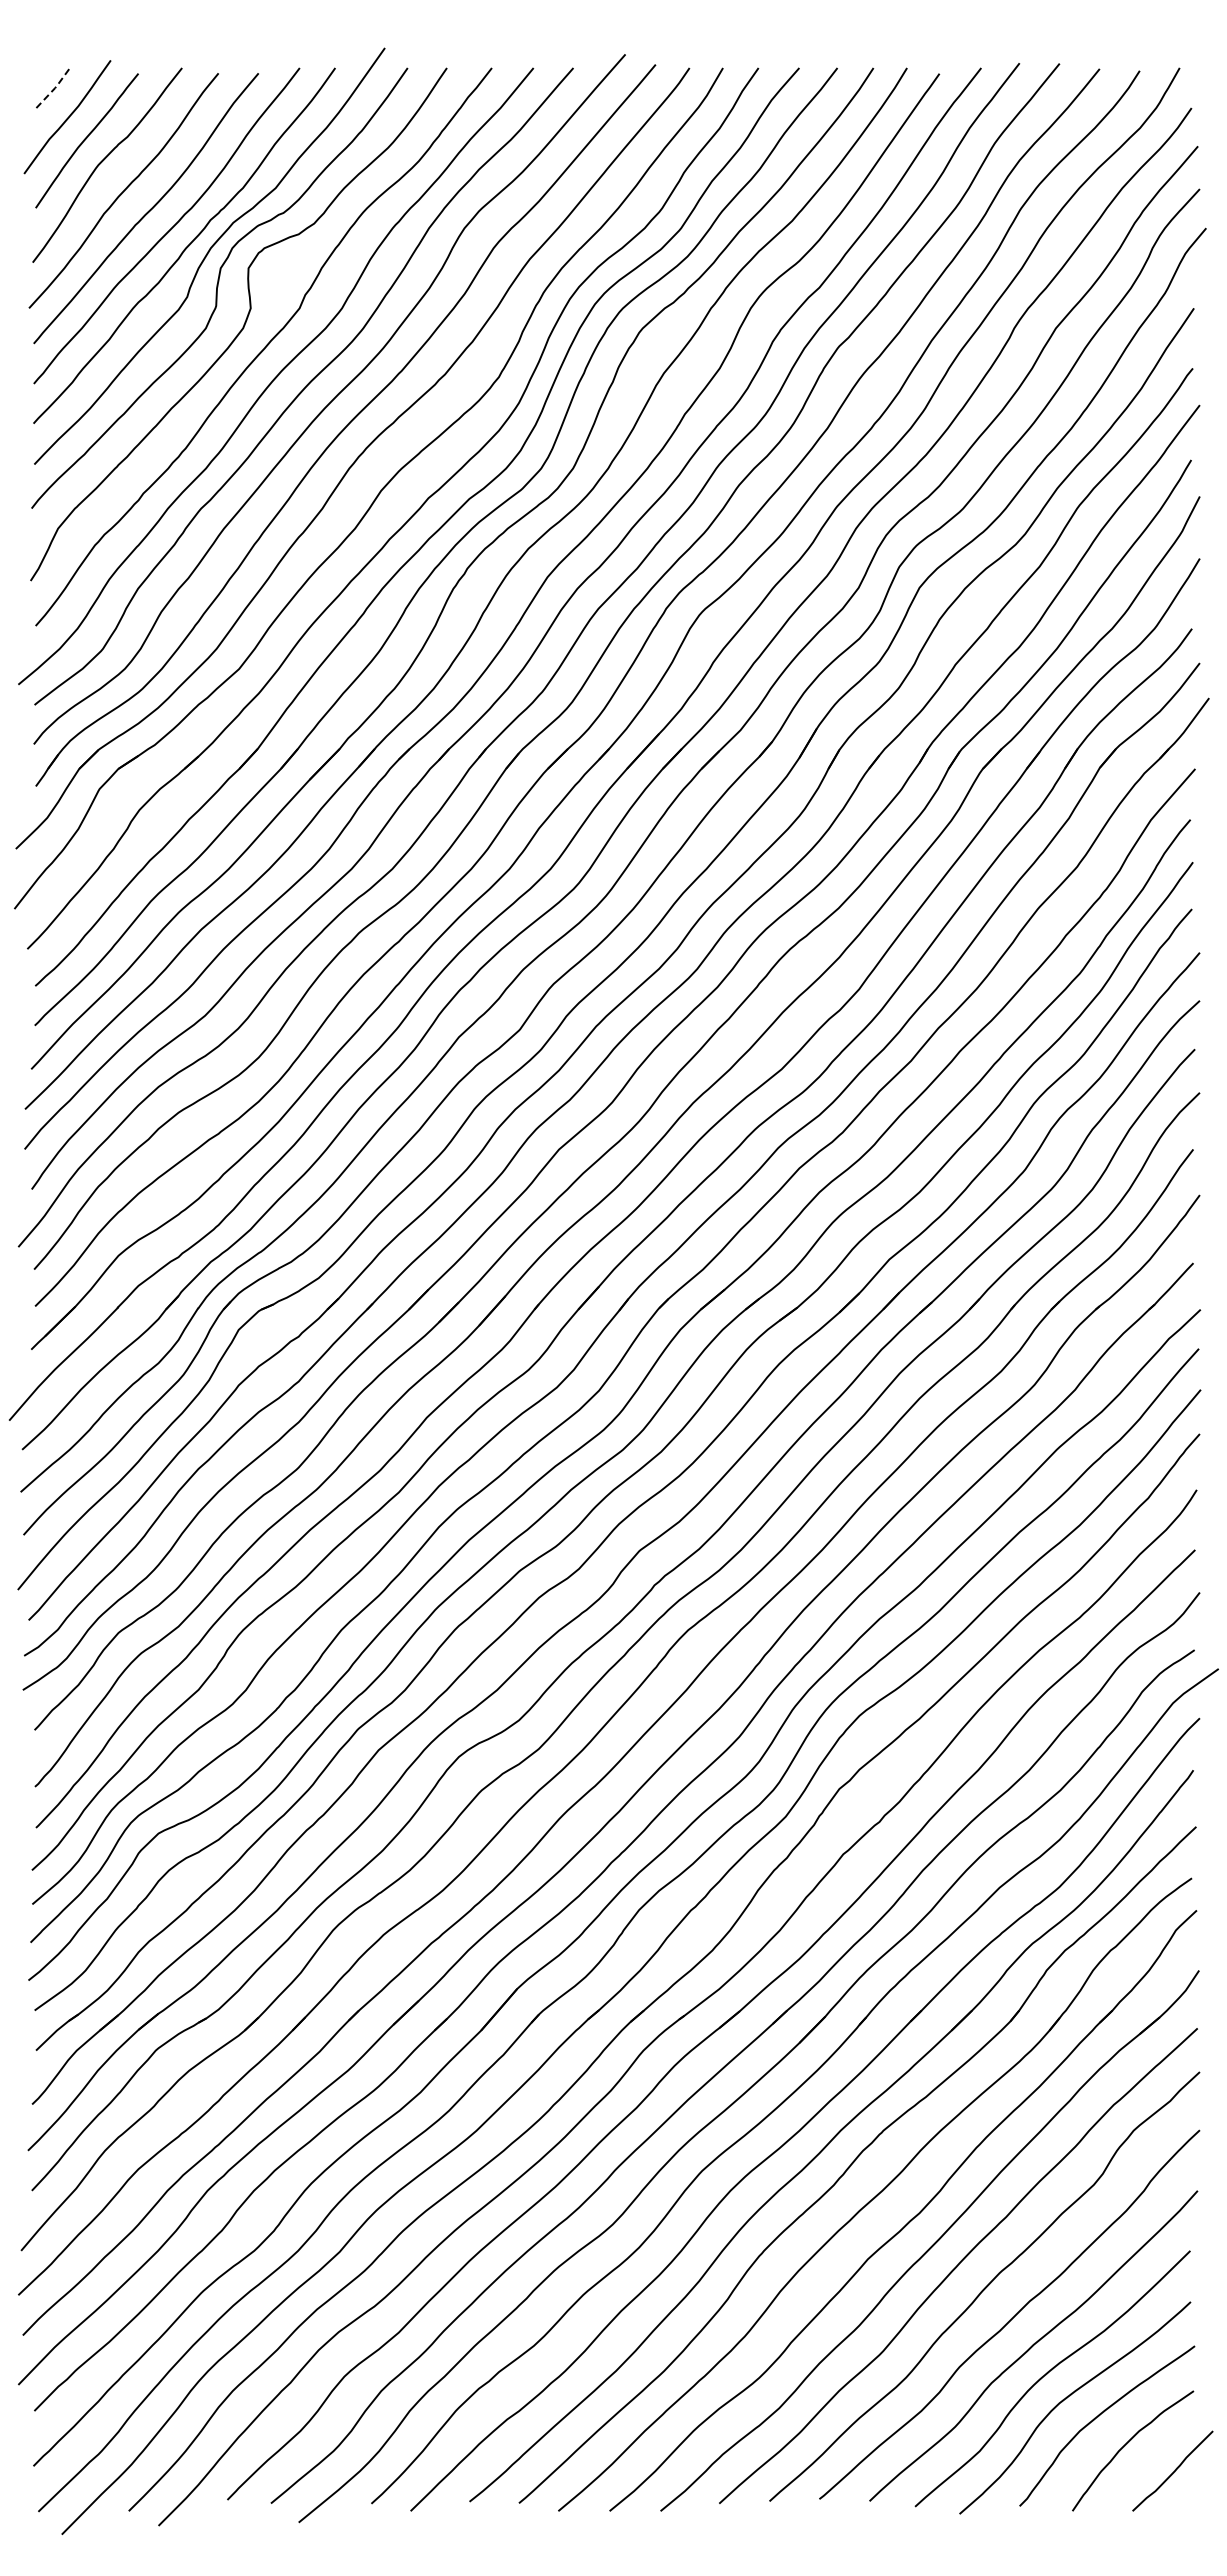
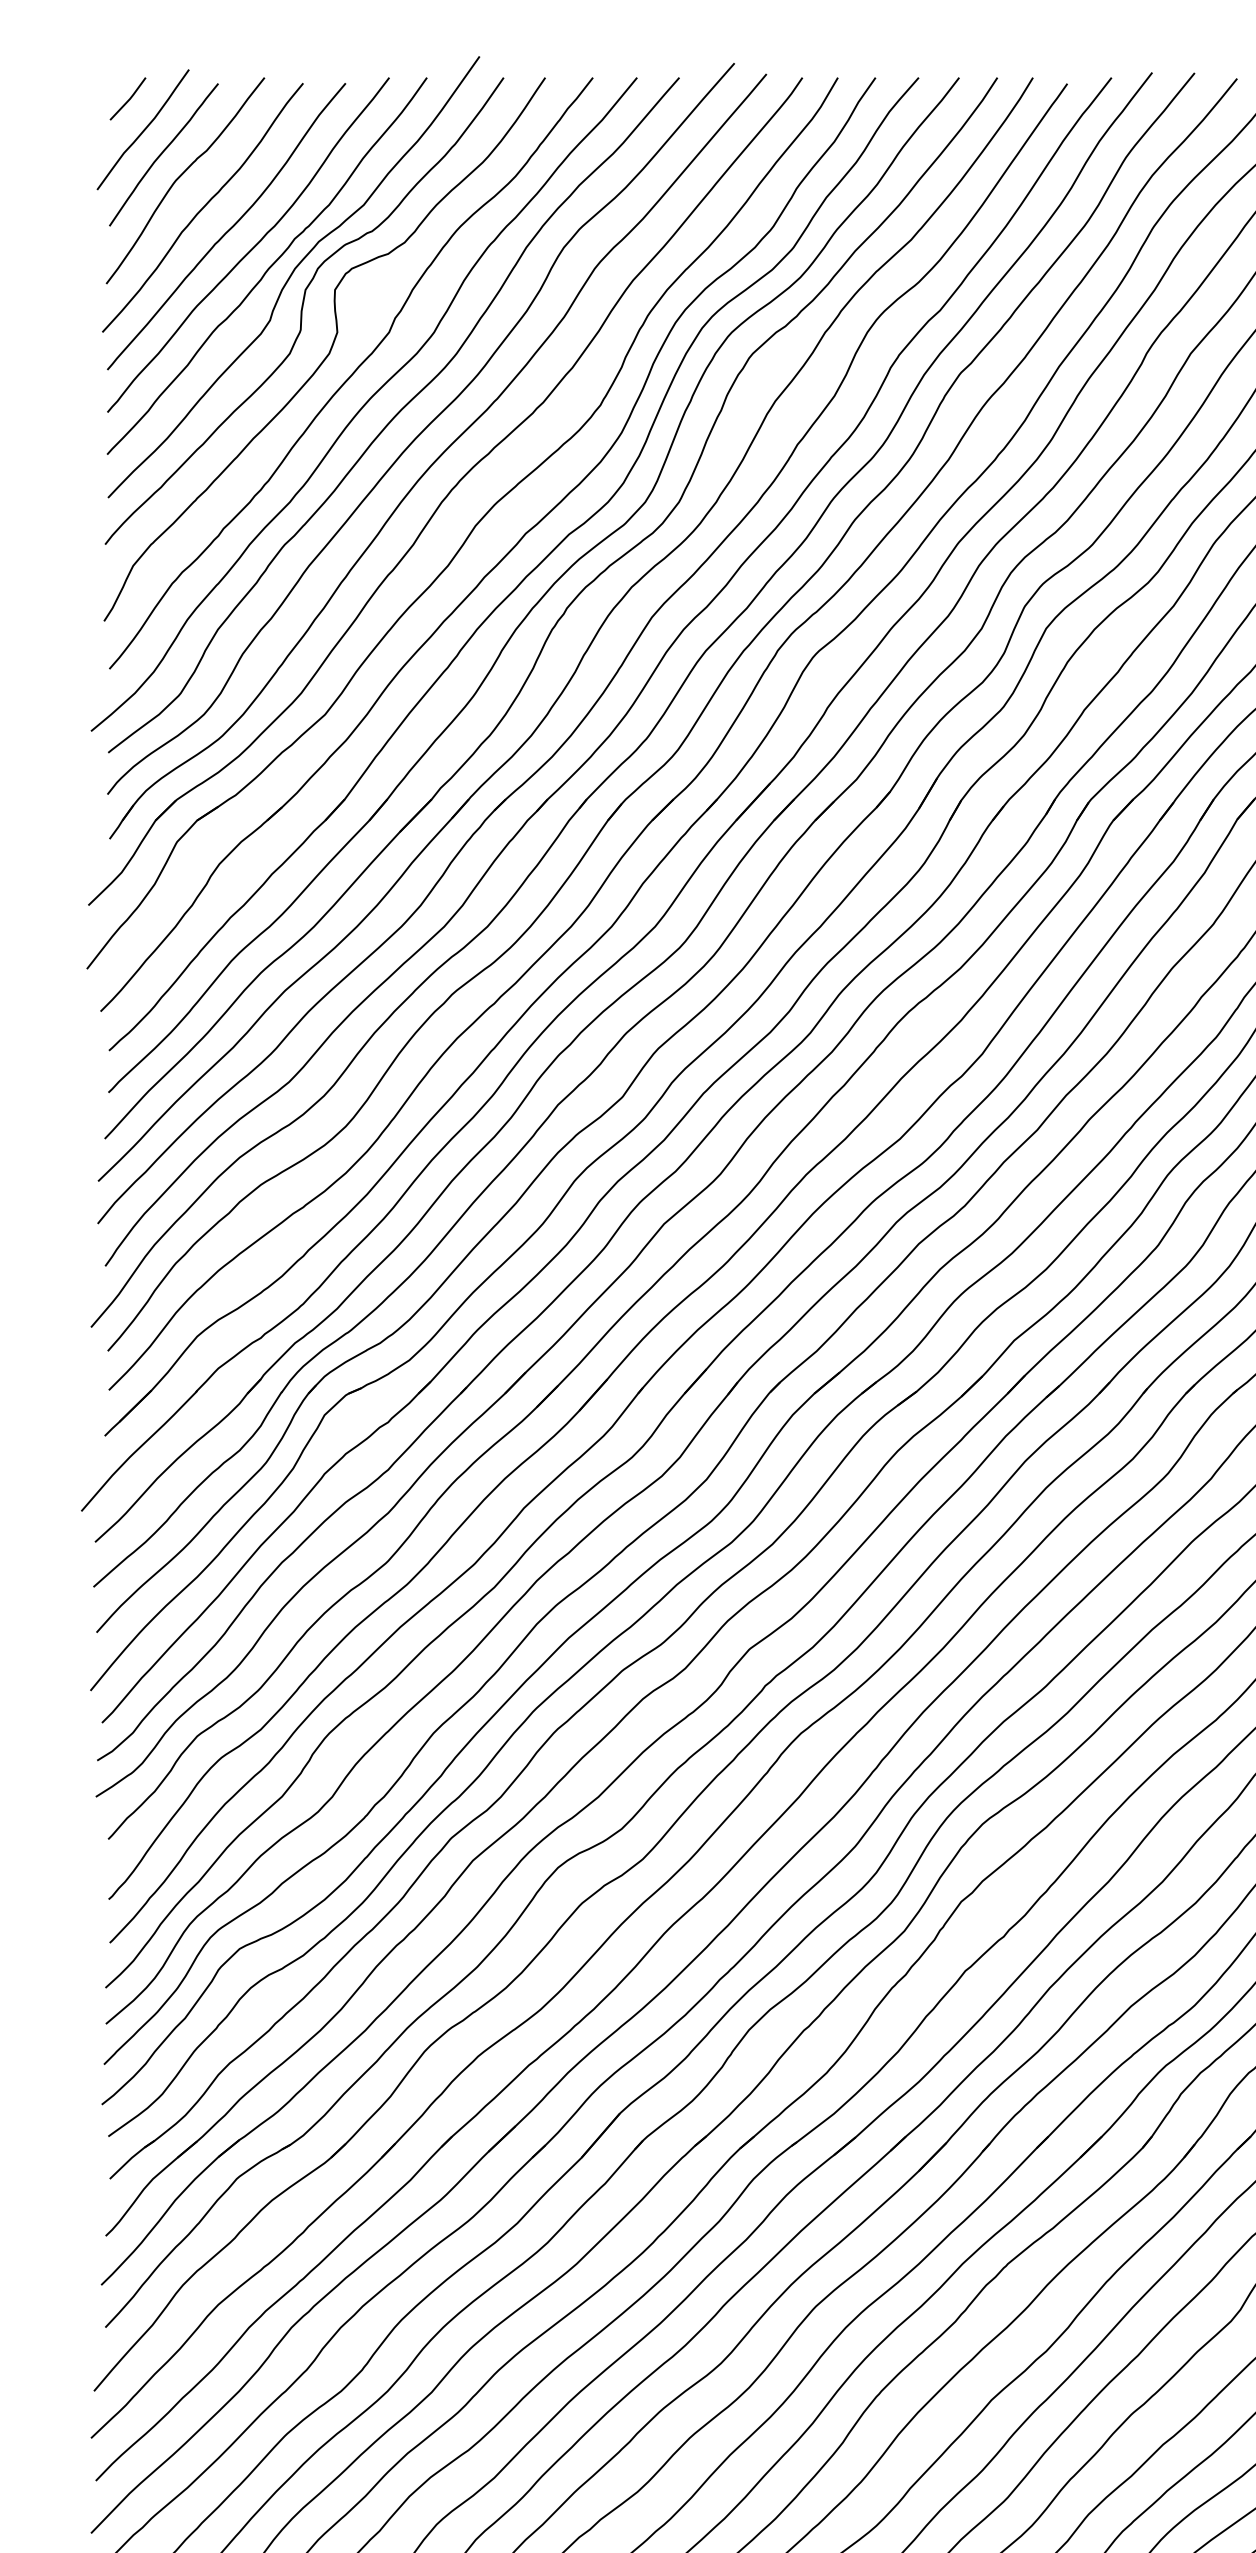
line: (55, 88) -> (130, 99), dashed -> solid

